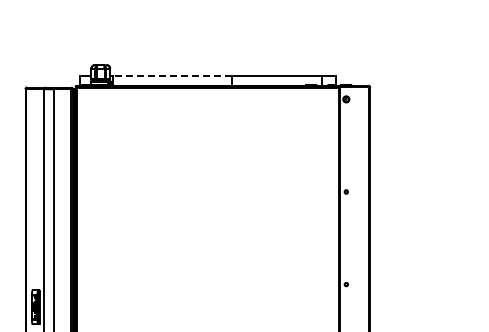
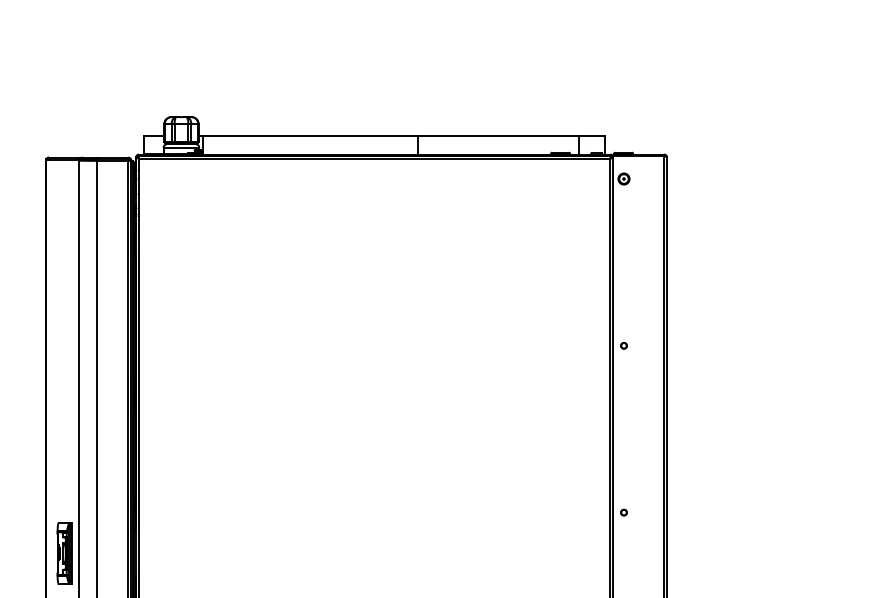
line: (172, 75) -> (310, 135), dashed -> solid

